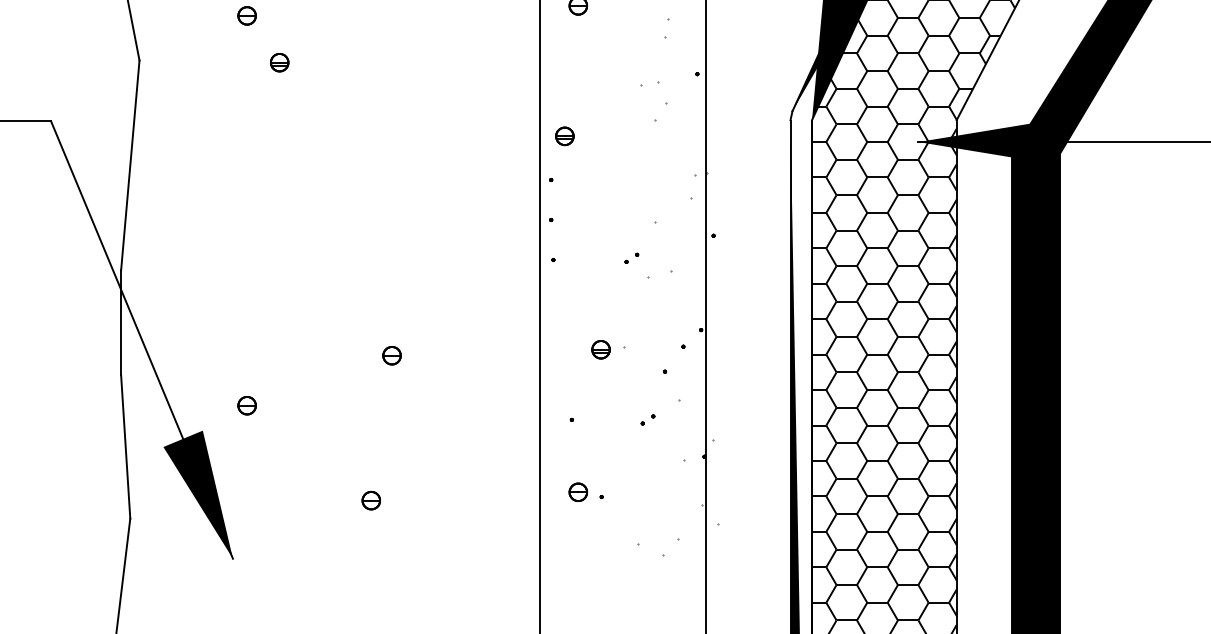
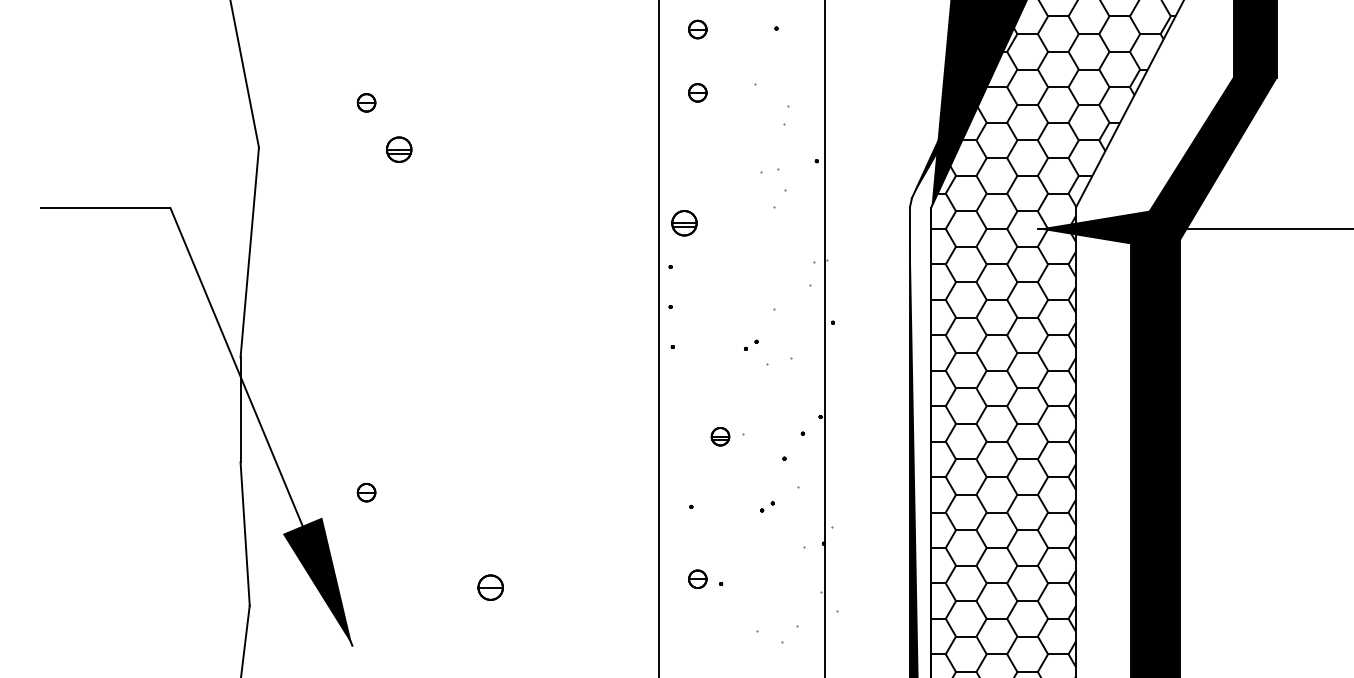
part: (279, 62) -> (398, 149), size x1.4
part: (564, 136) -> (683, 223), size x1.4
part: (392, 355) -> (511, 442), removed
part: (371, 500) -> (490, 587), size x1.4

